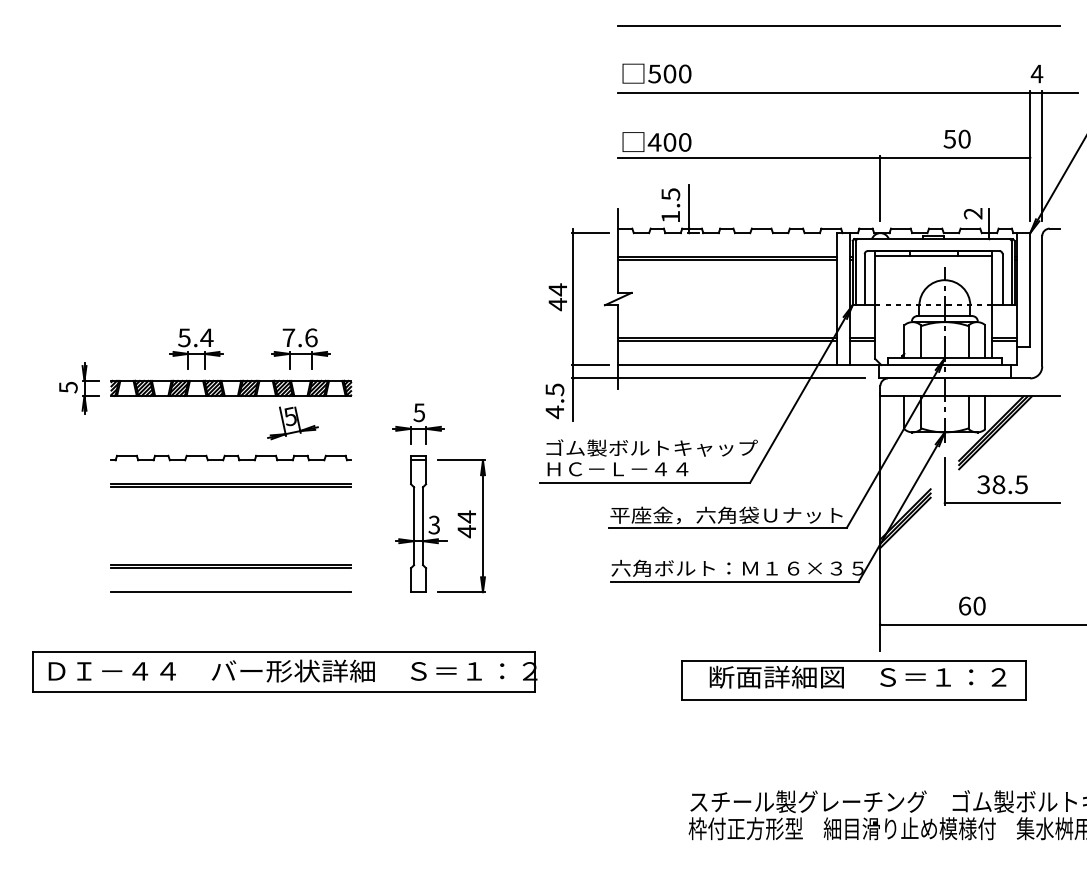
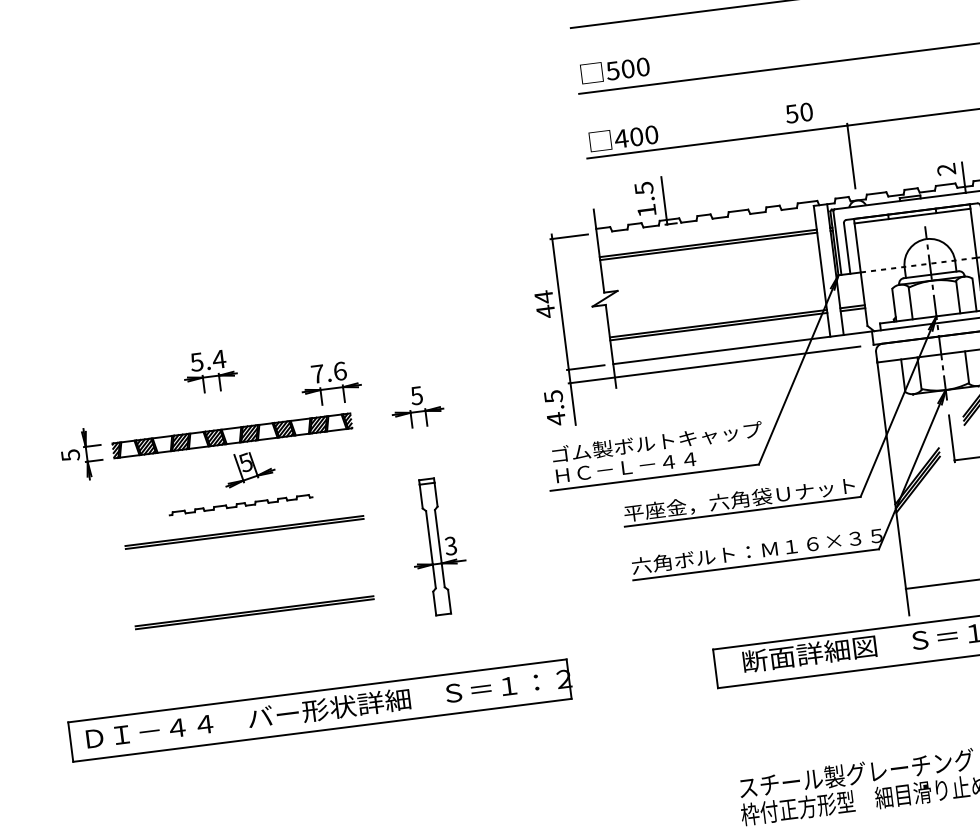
text: (956, 138) -> (798, 112), moved
part: (196, 348) -> (210, 371), moved
part: (300, 348) -> (330, 383), moved
part: (292, 423) -> (248, 469), moved
part: (418, 423) -> (417, 406), moved
part: (230, 457) -> (240, 504), size x0.6
part: (461, 526) -> (478, 544), removed
line: (231, 592) -> (258, 638), removed

